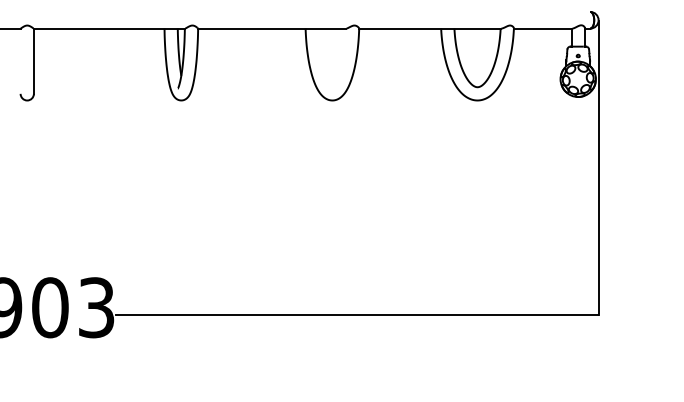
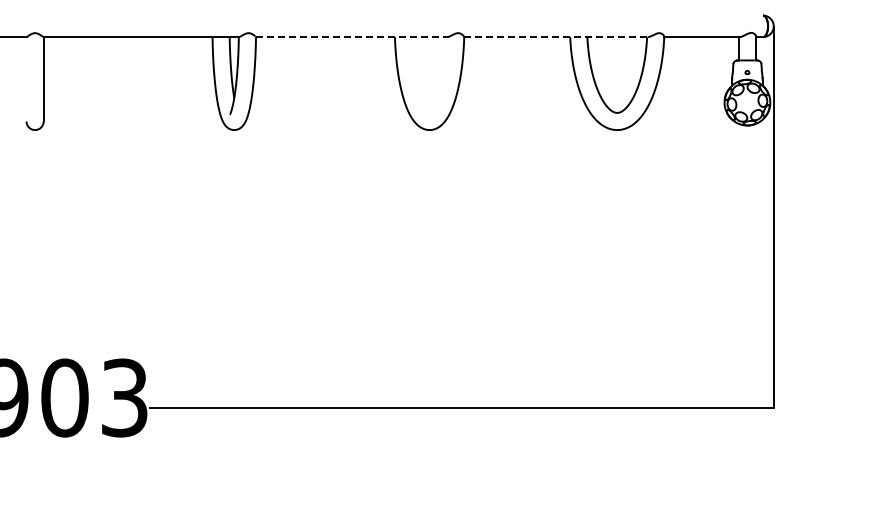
line: (271, 28) -> (351, 37), solid -> dashed
line: (430, 28) -> (556, 37), solid -> dashed

